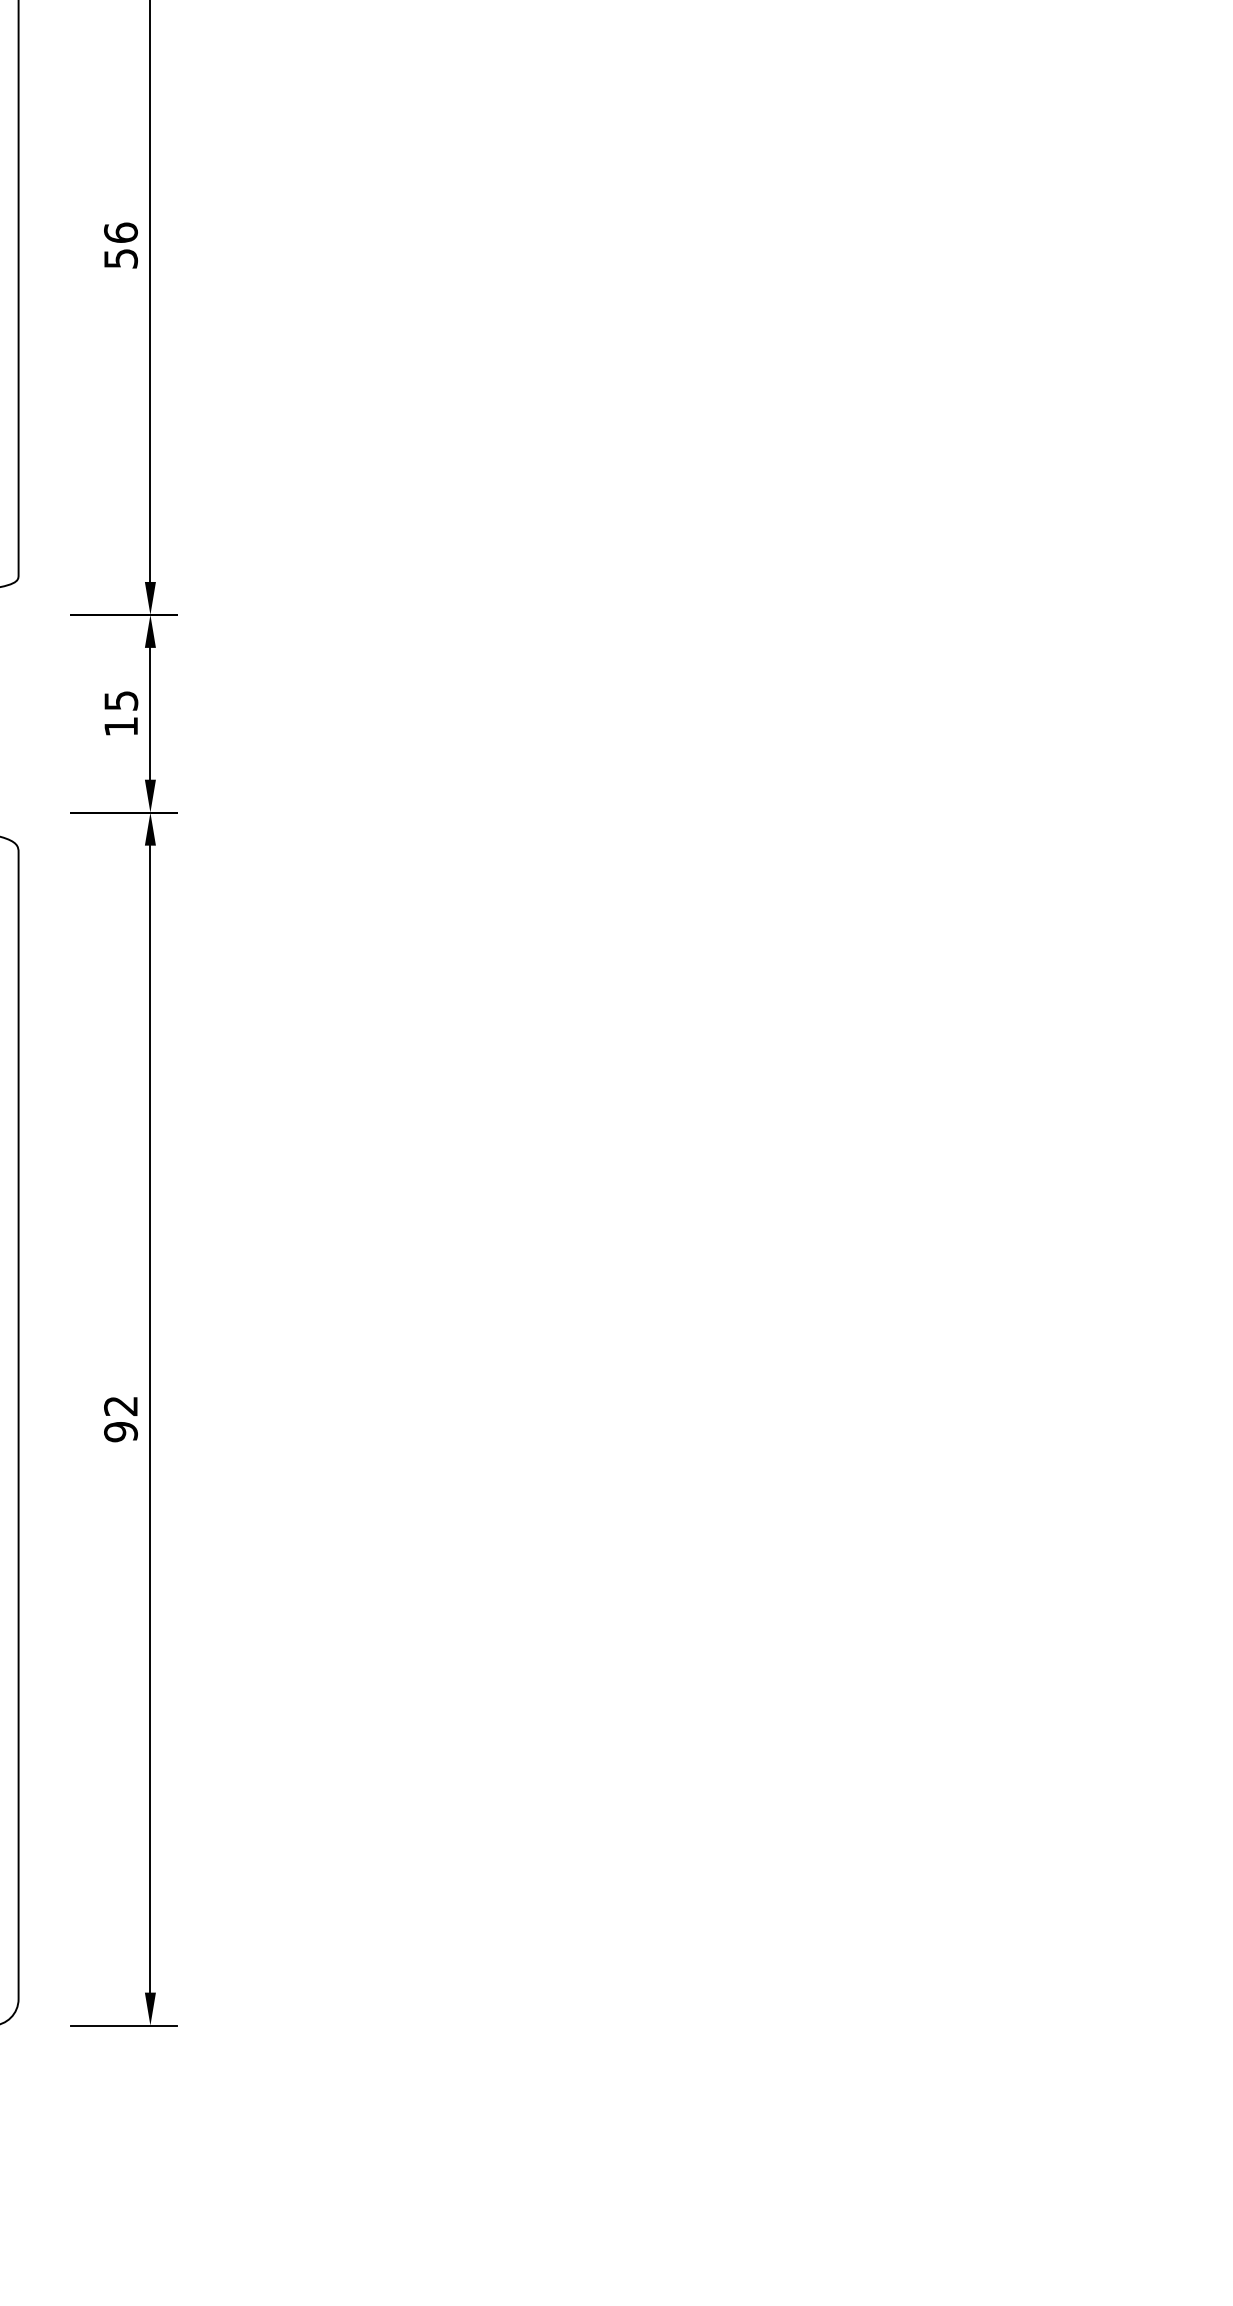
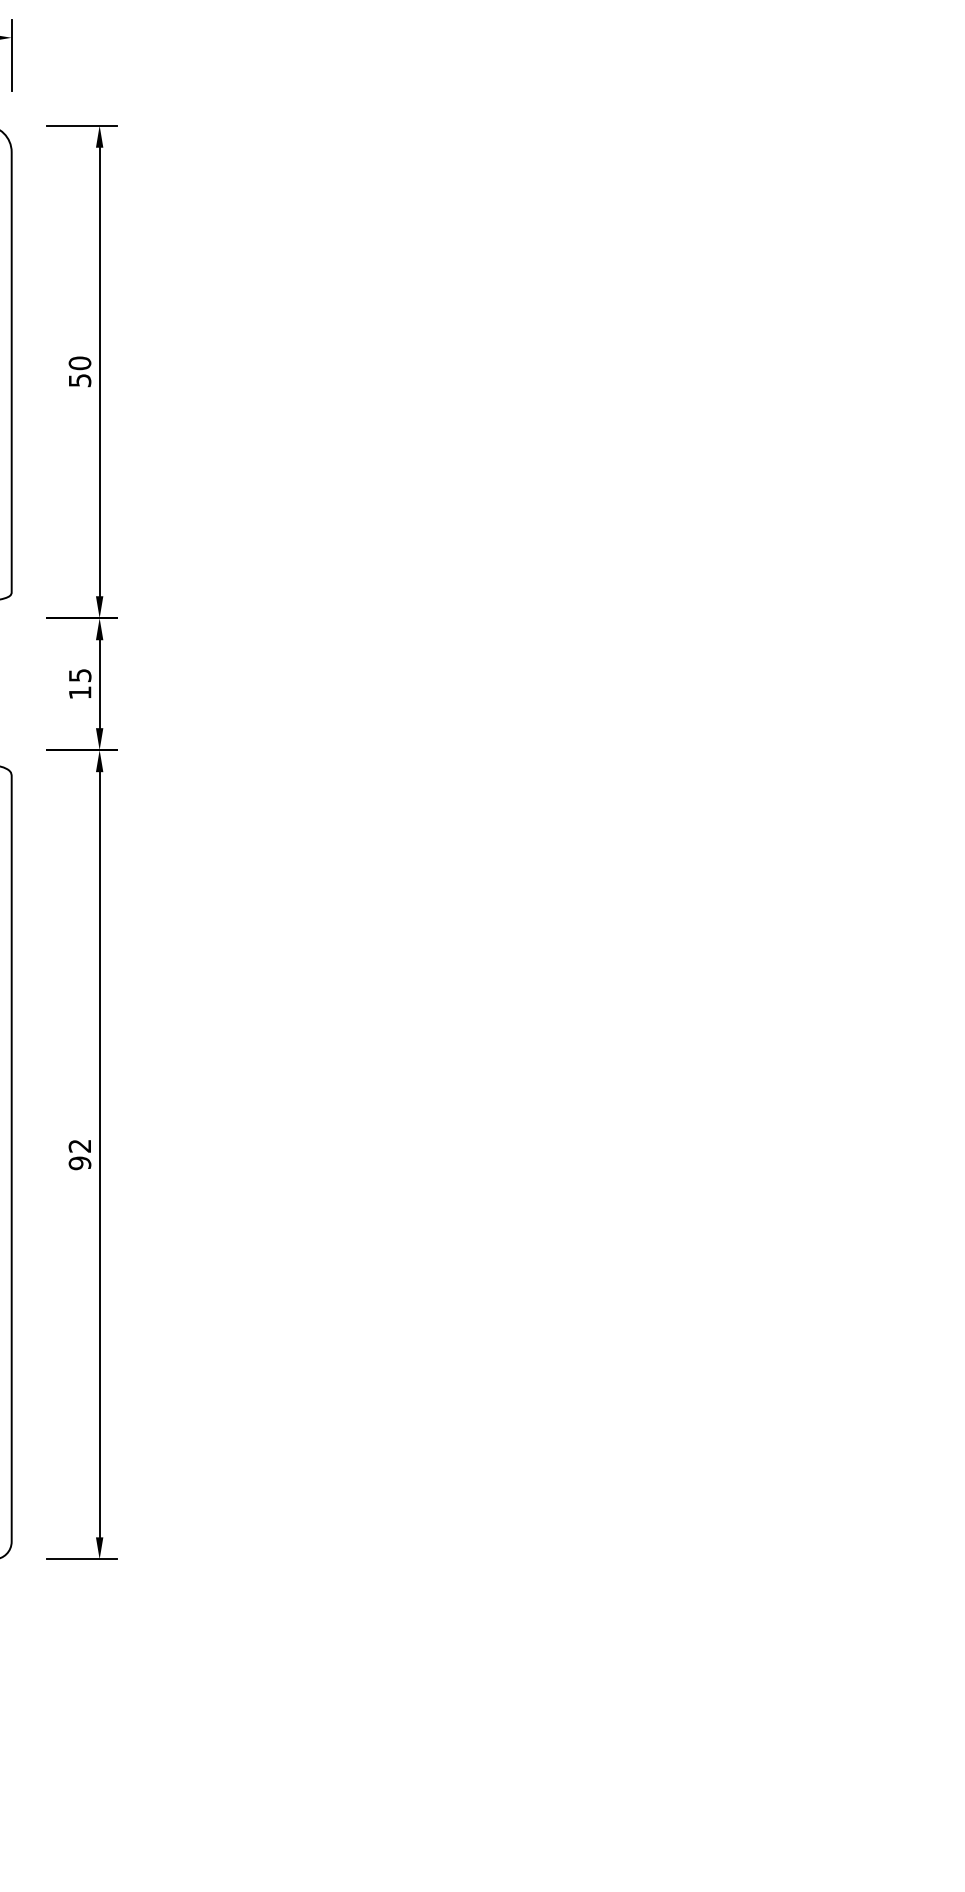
text: (120, 233) -> (79, 363), 56 -> 50

